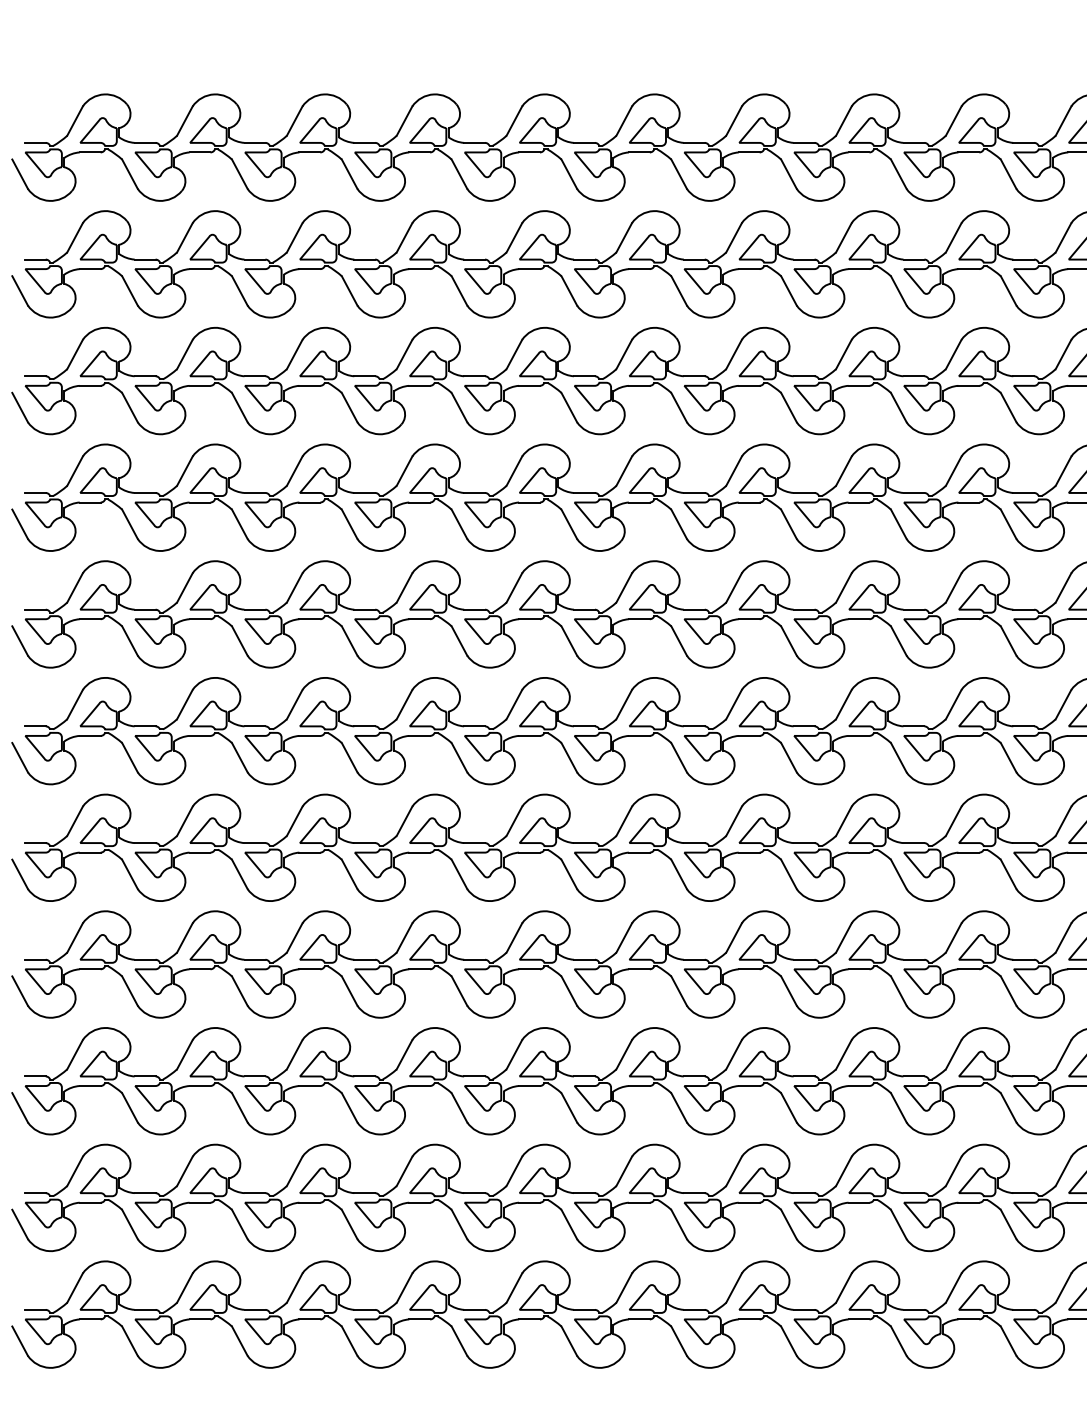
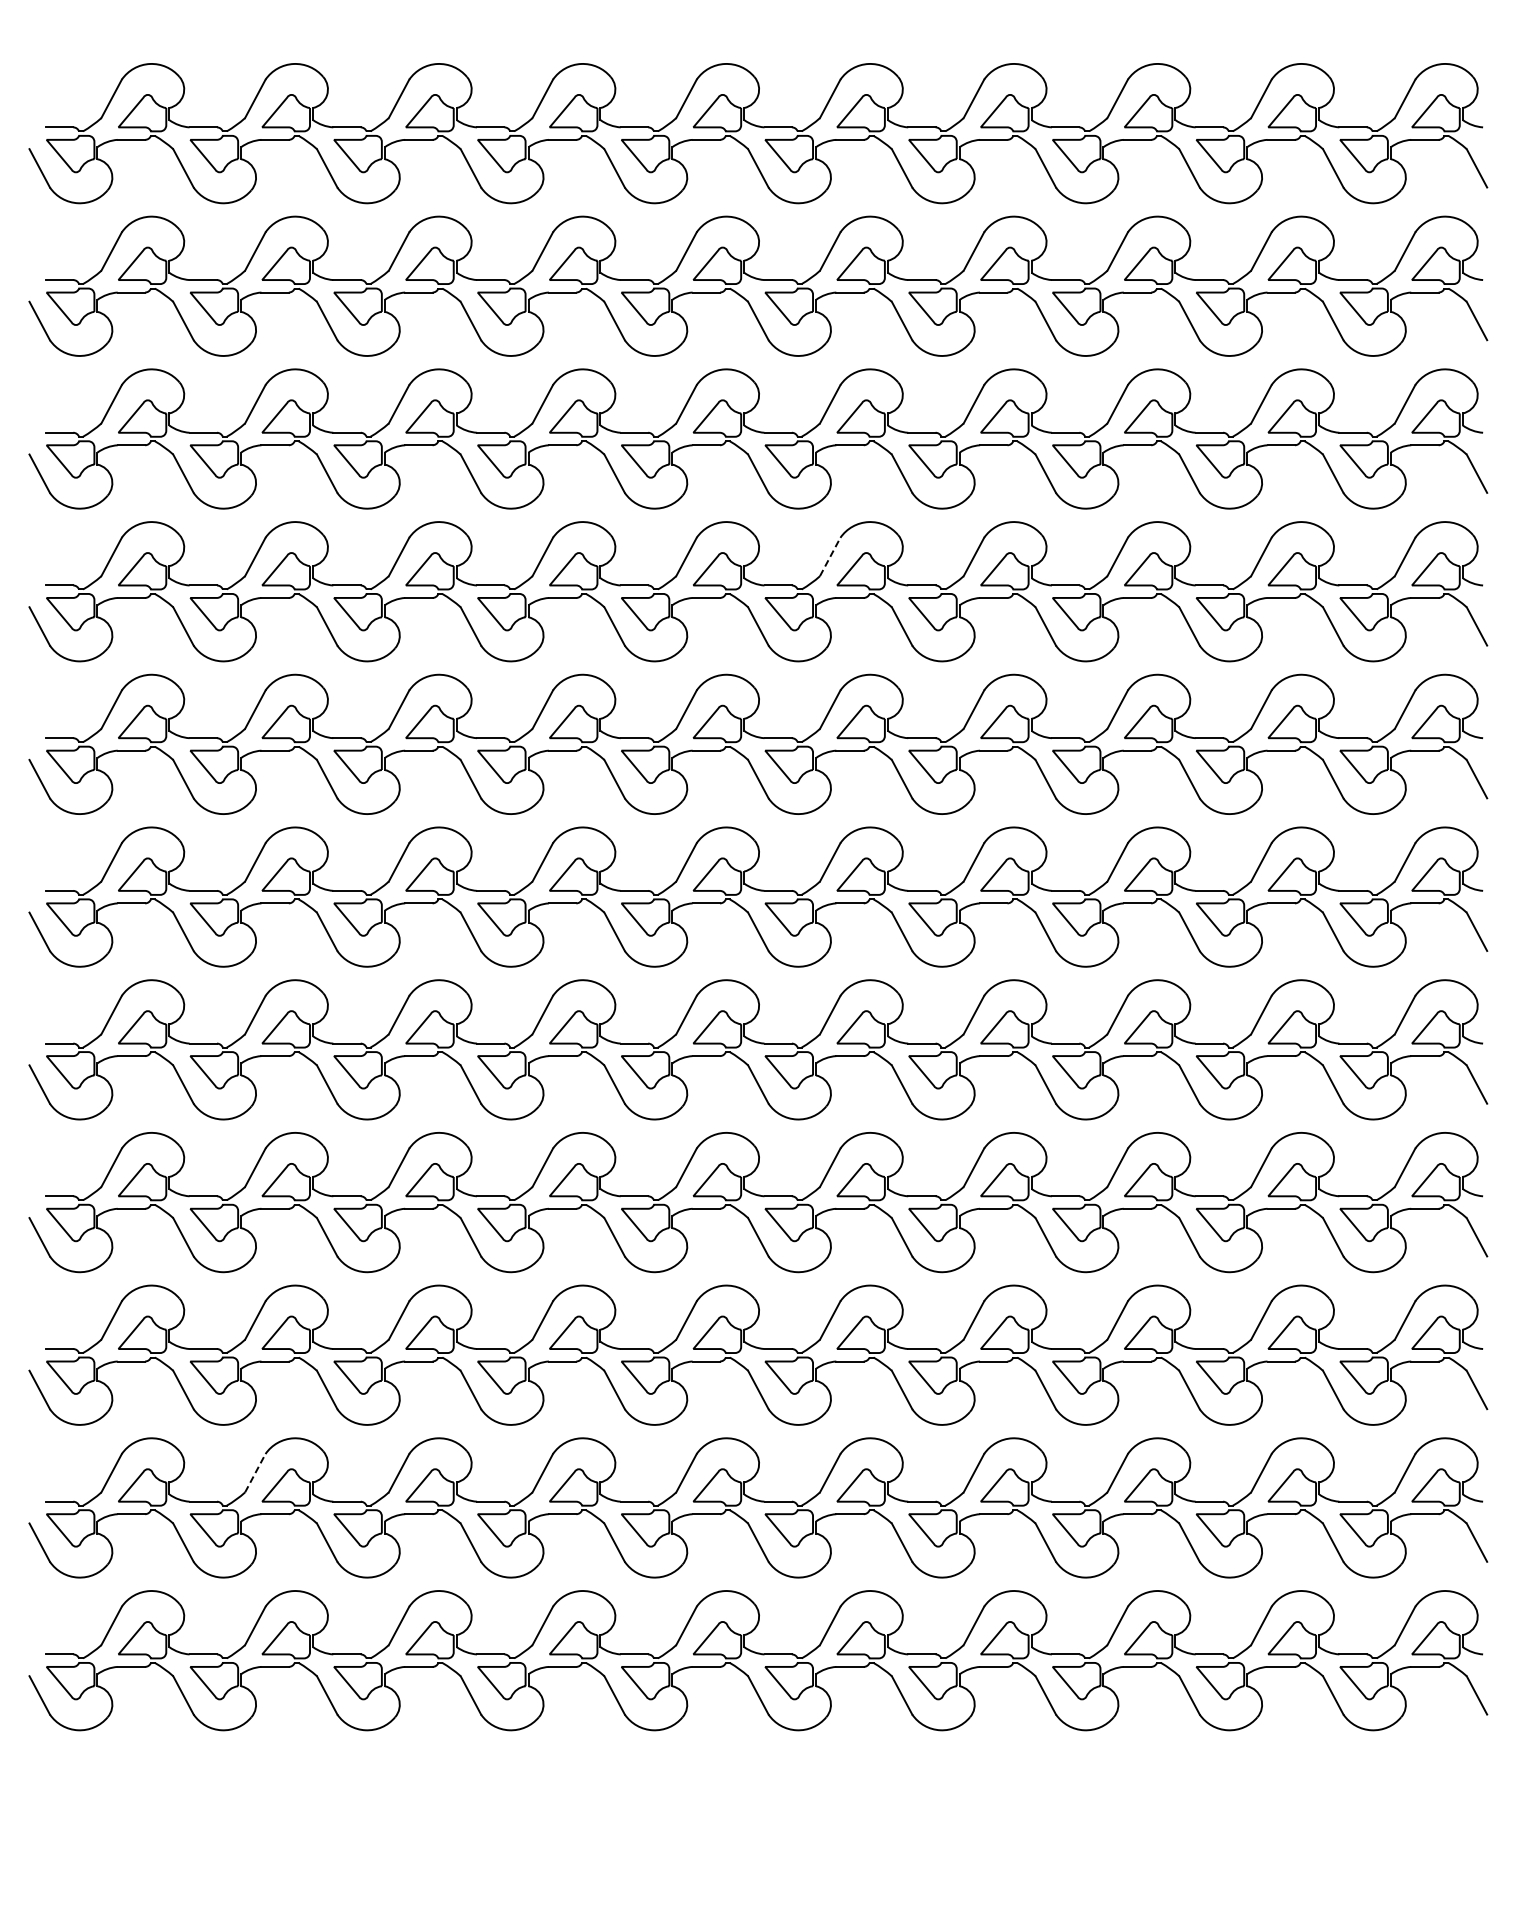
line: (624, 471) -> (830, 557), solid -> dashed
line: (185, 1171) -> (255, 1473), solid -> dashed

